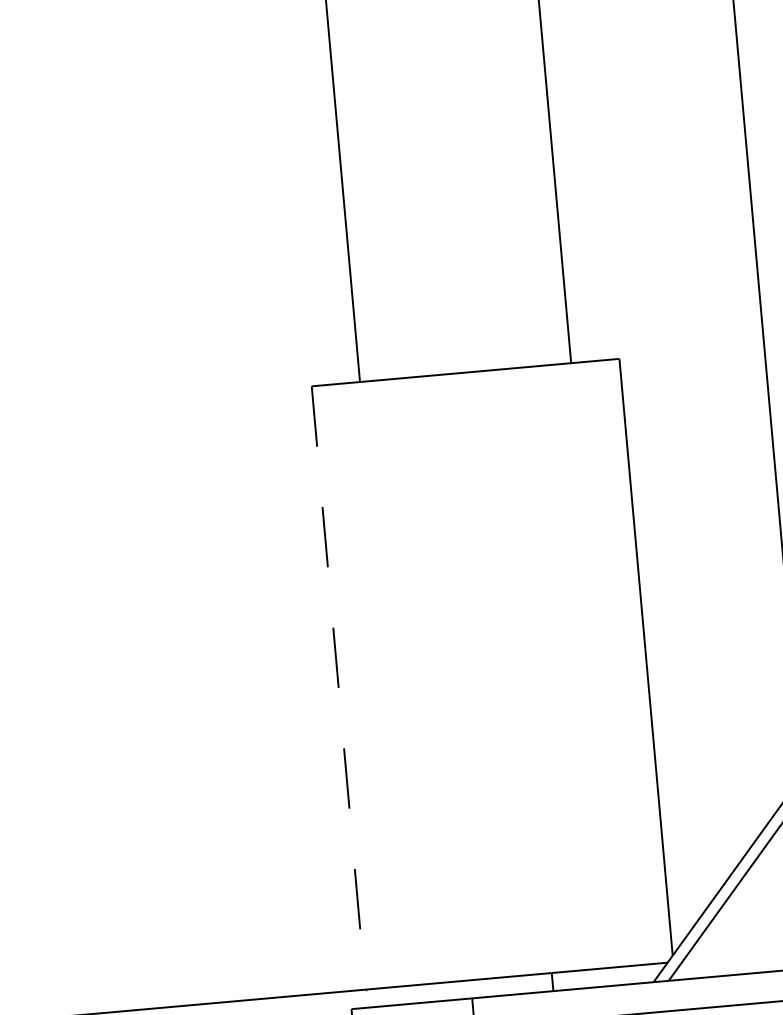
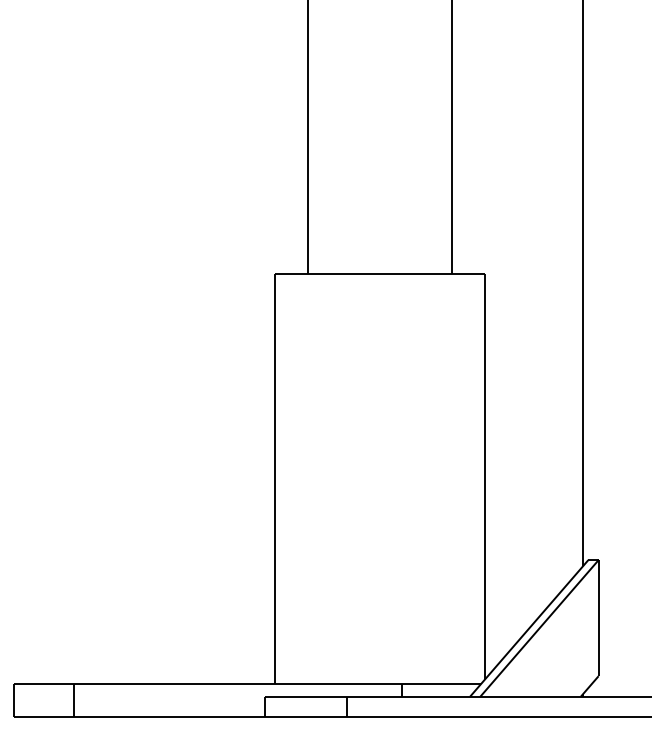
line: (338, 688) -> (275, 479), dashed -> solid

